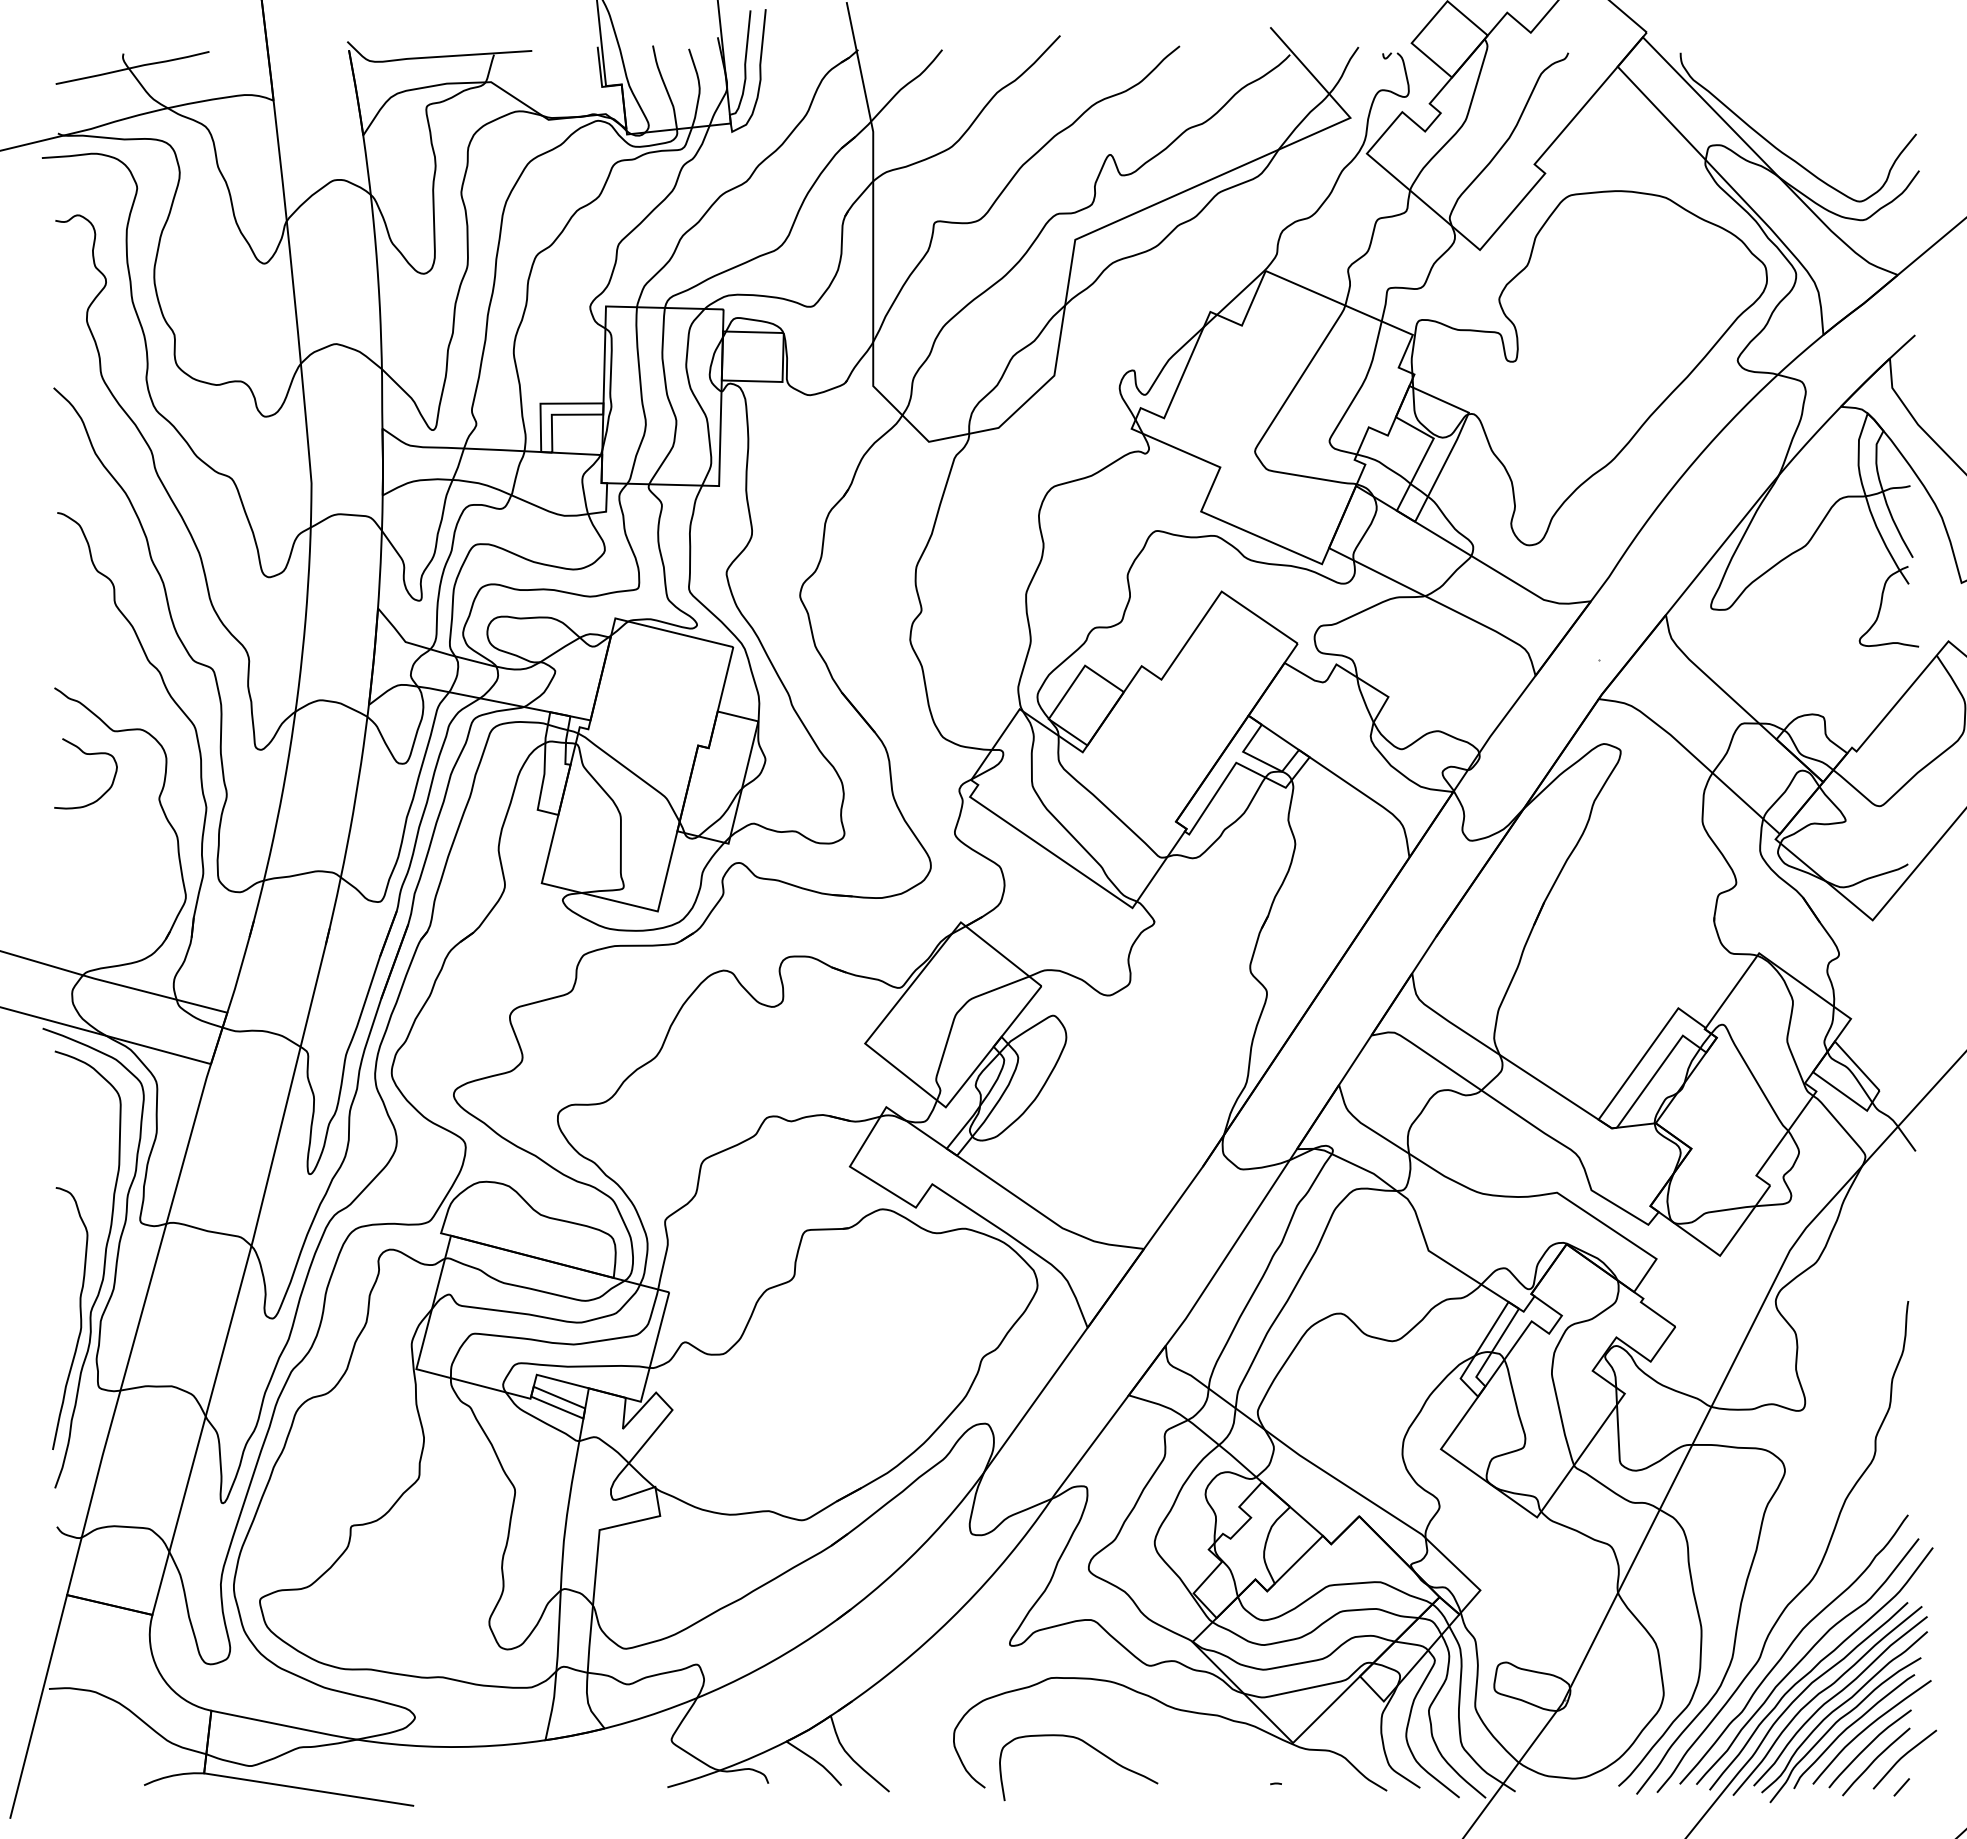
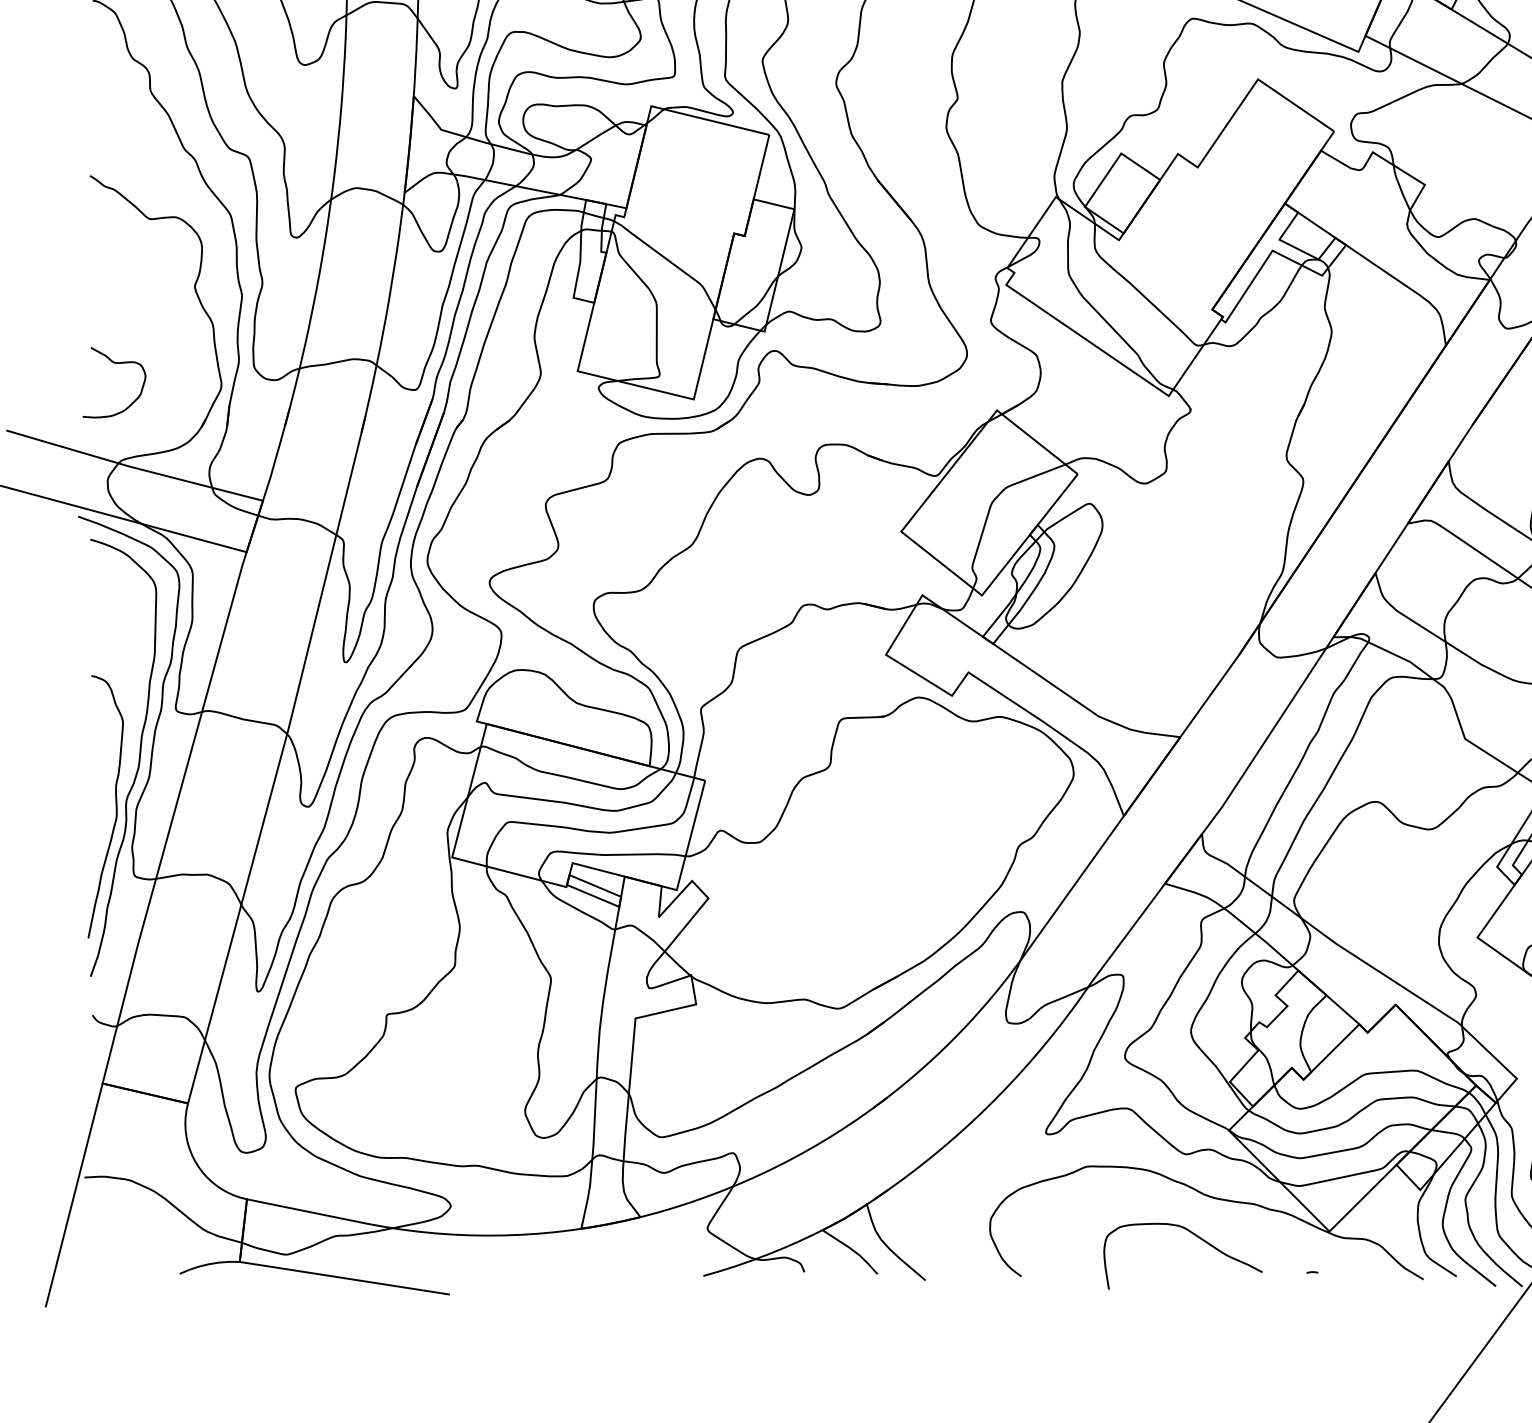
curve: (85, 754) -> (114, 363), moved
curve: (1090, 1747) -> (1194, 1236), moved

